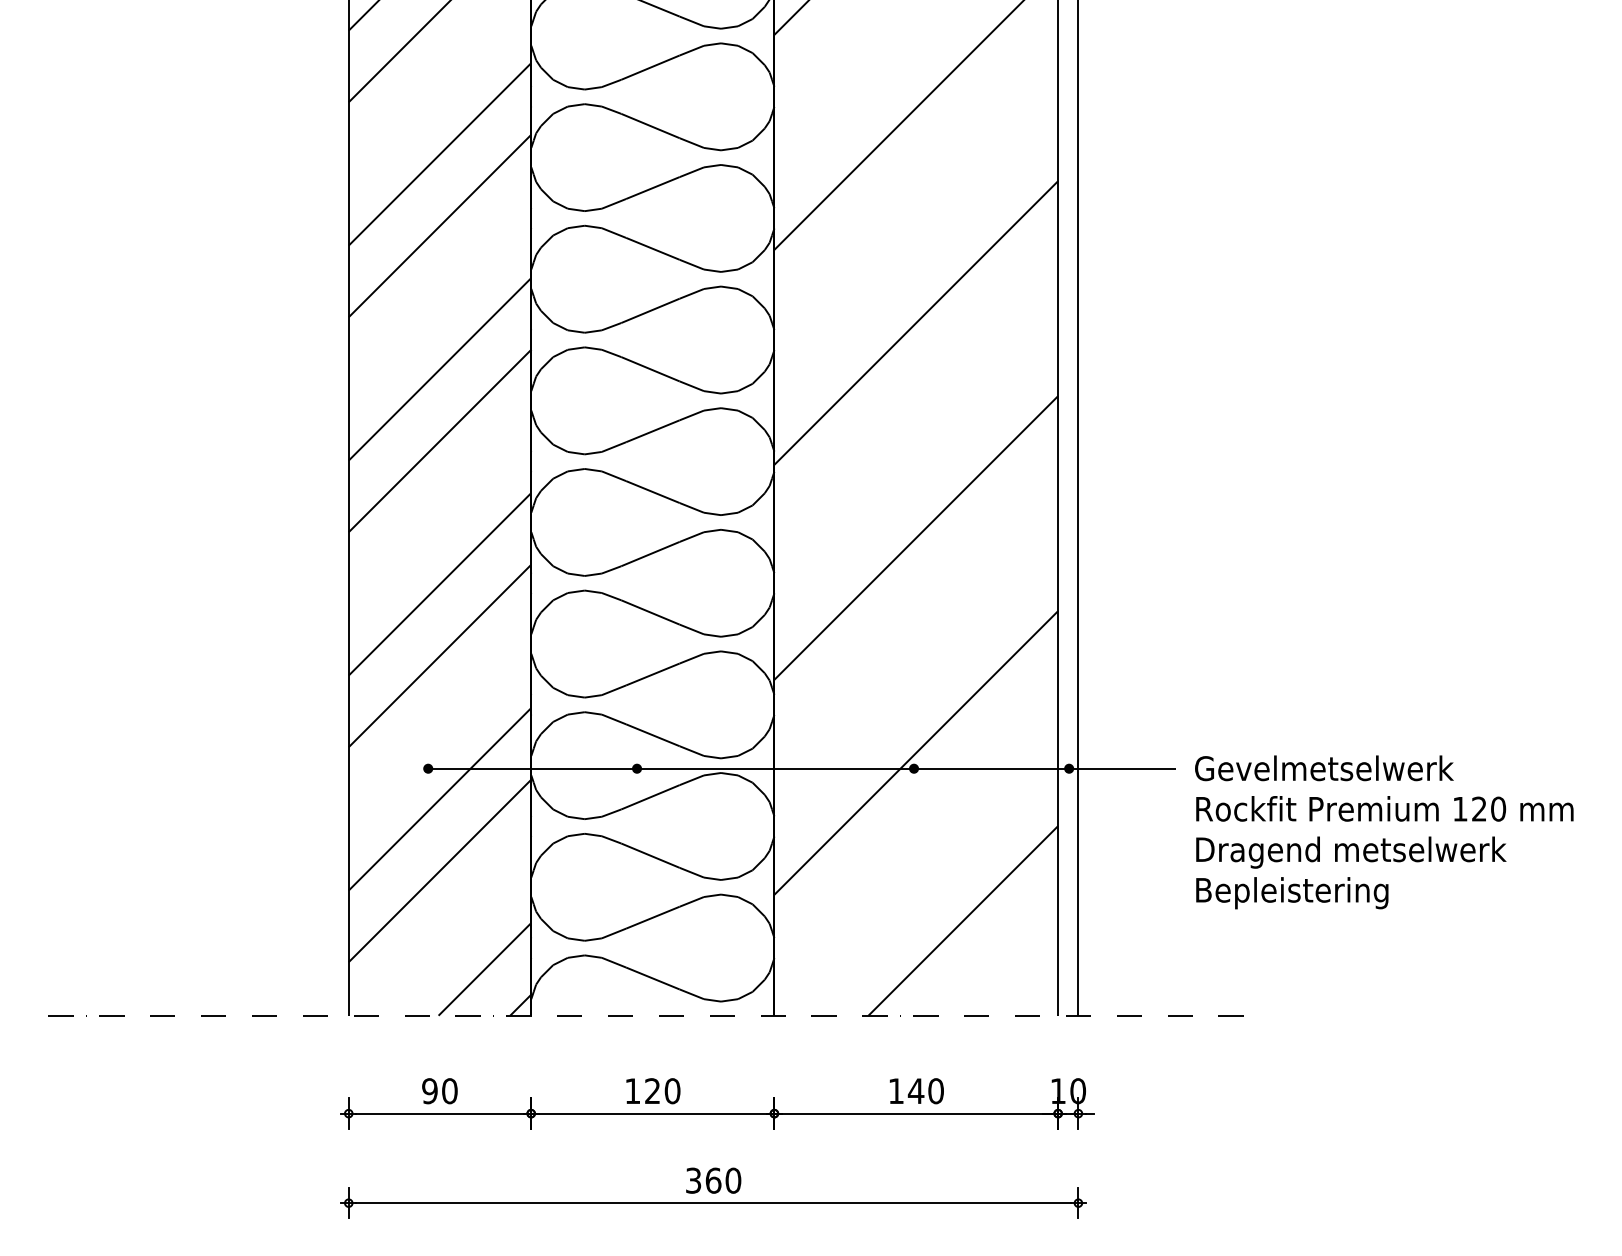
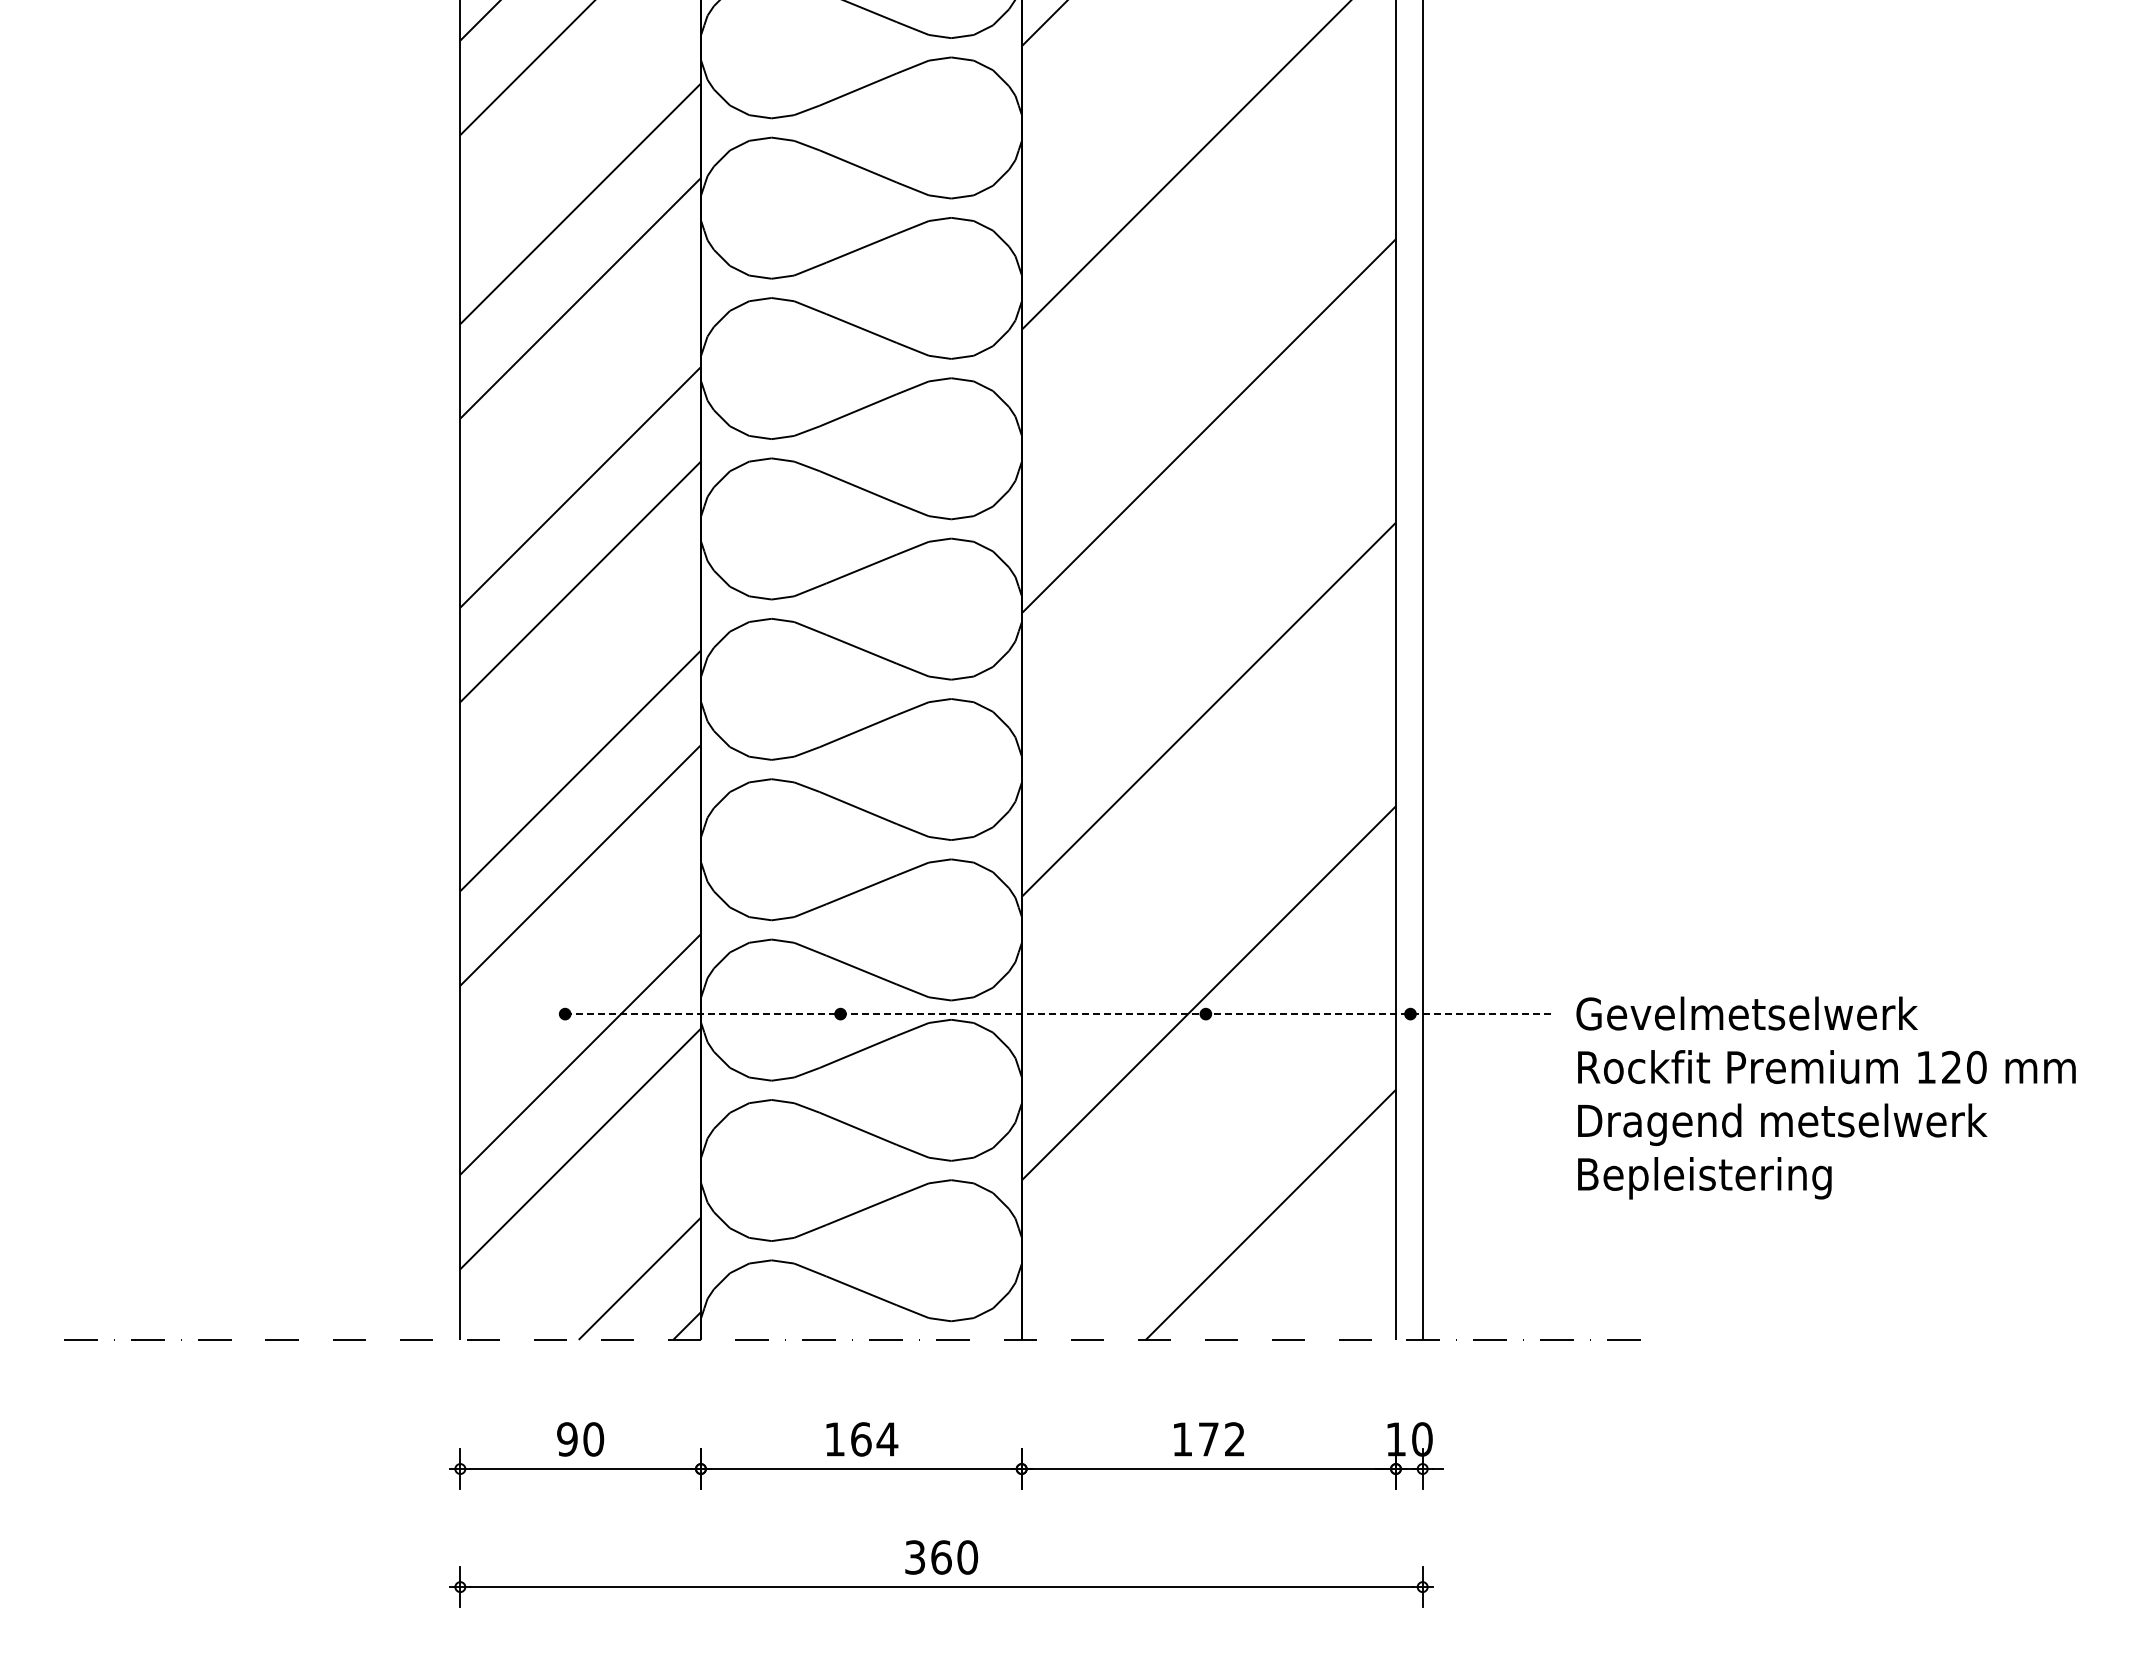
line: (802, 769) -> (1058, 1014), solid -> dashed
text: (662, 1091) -> (874, 1439), 120 -> 164
text: (925, 1091) -> (1221, 1439), 140 -> 172

